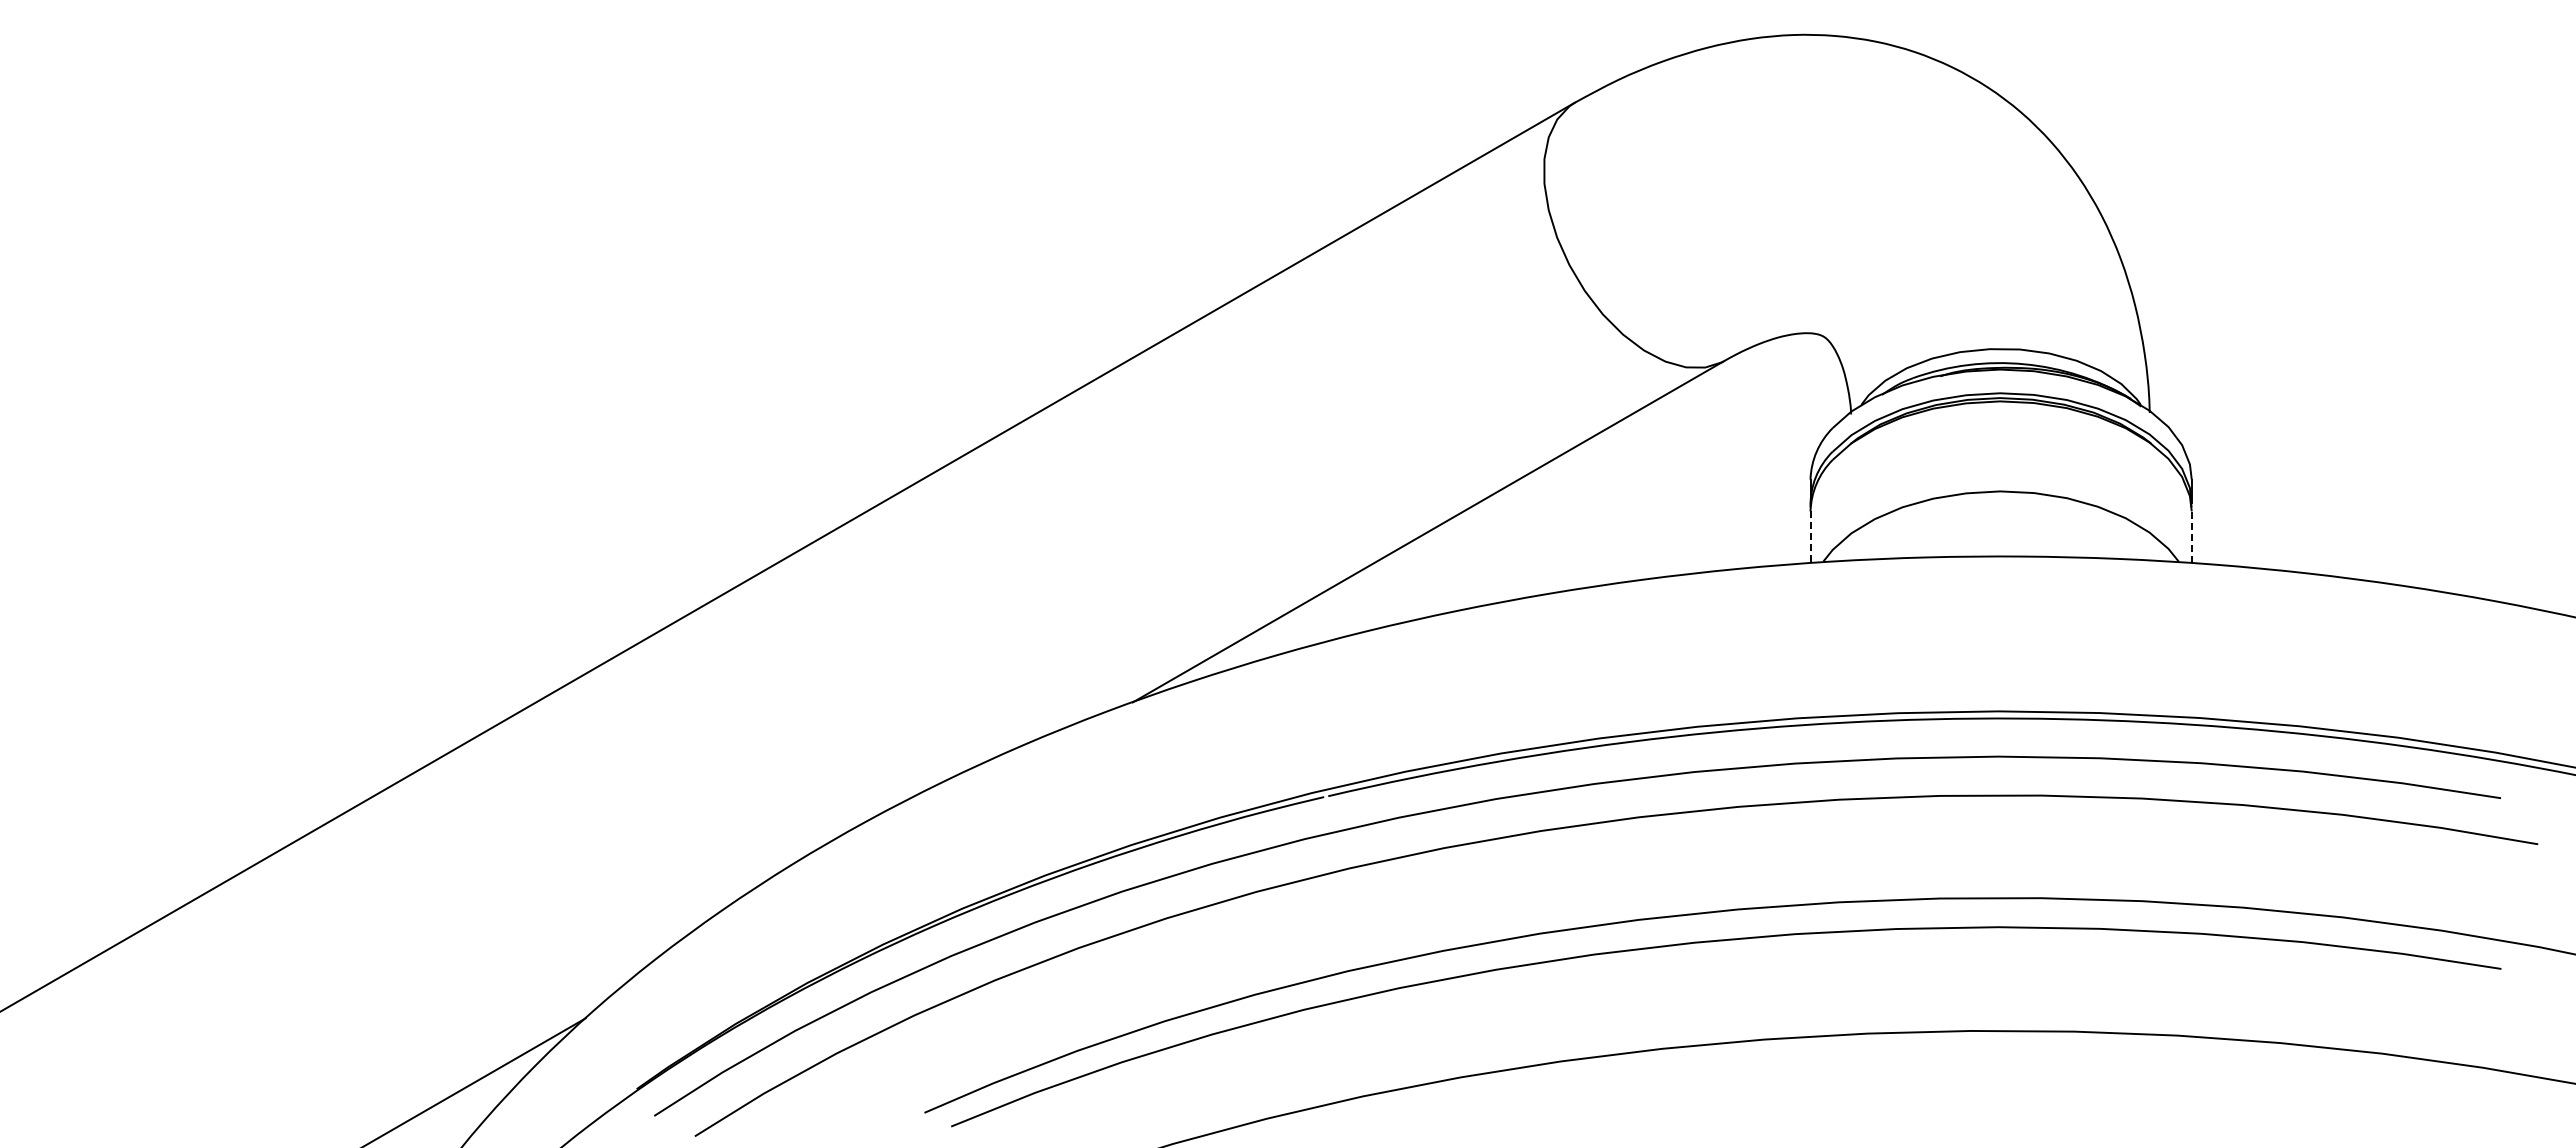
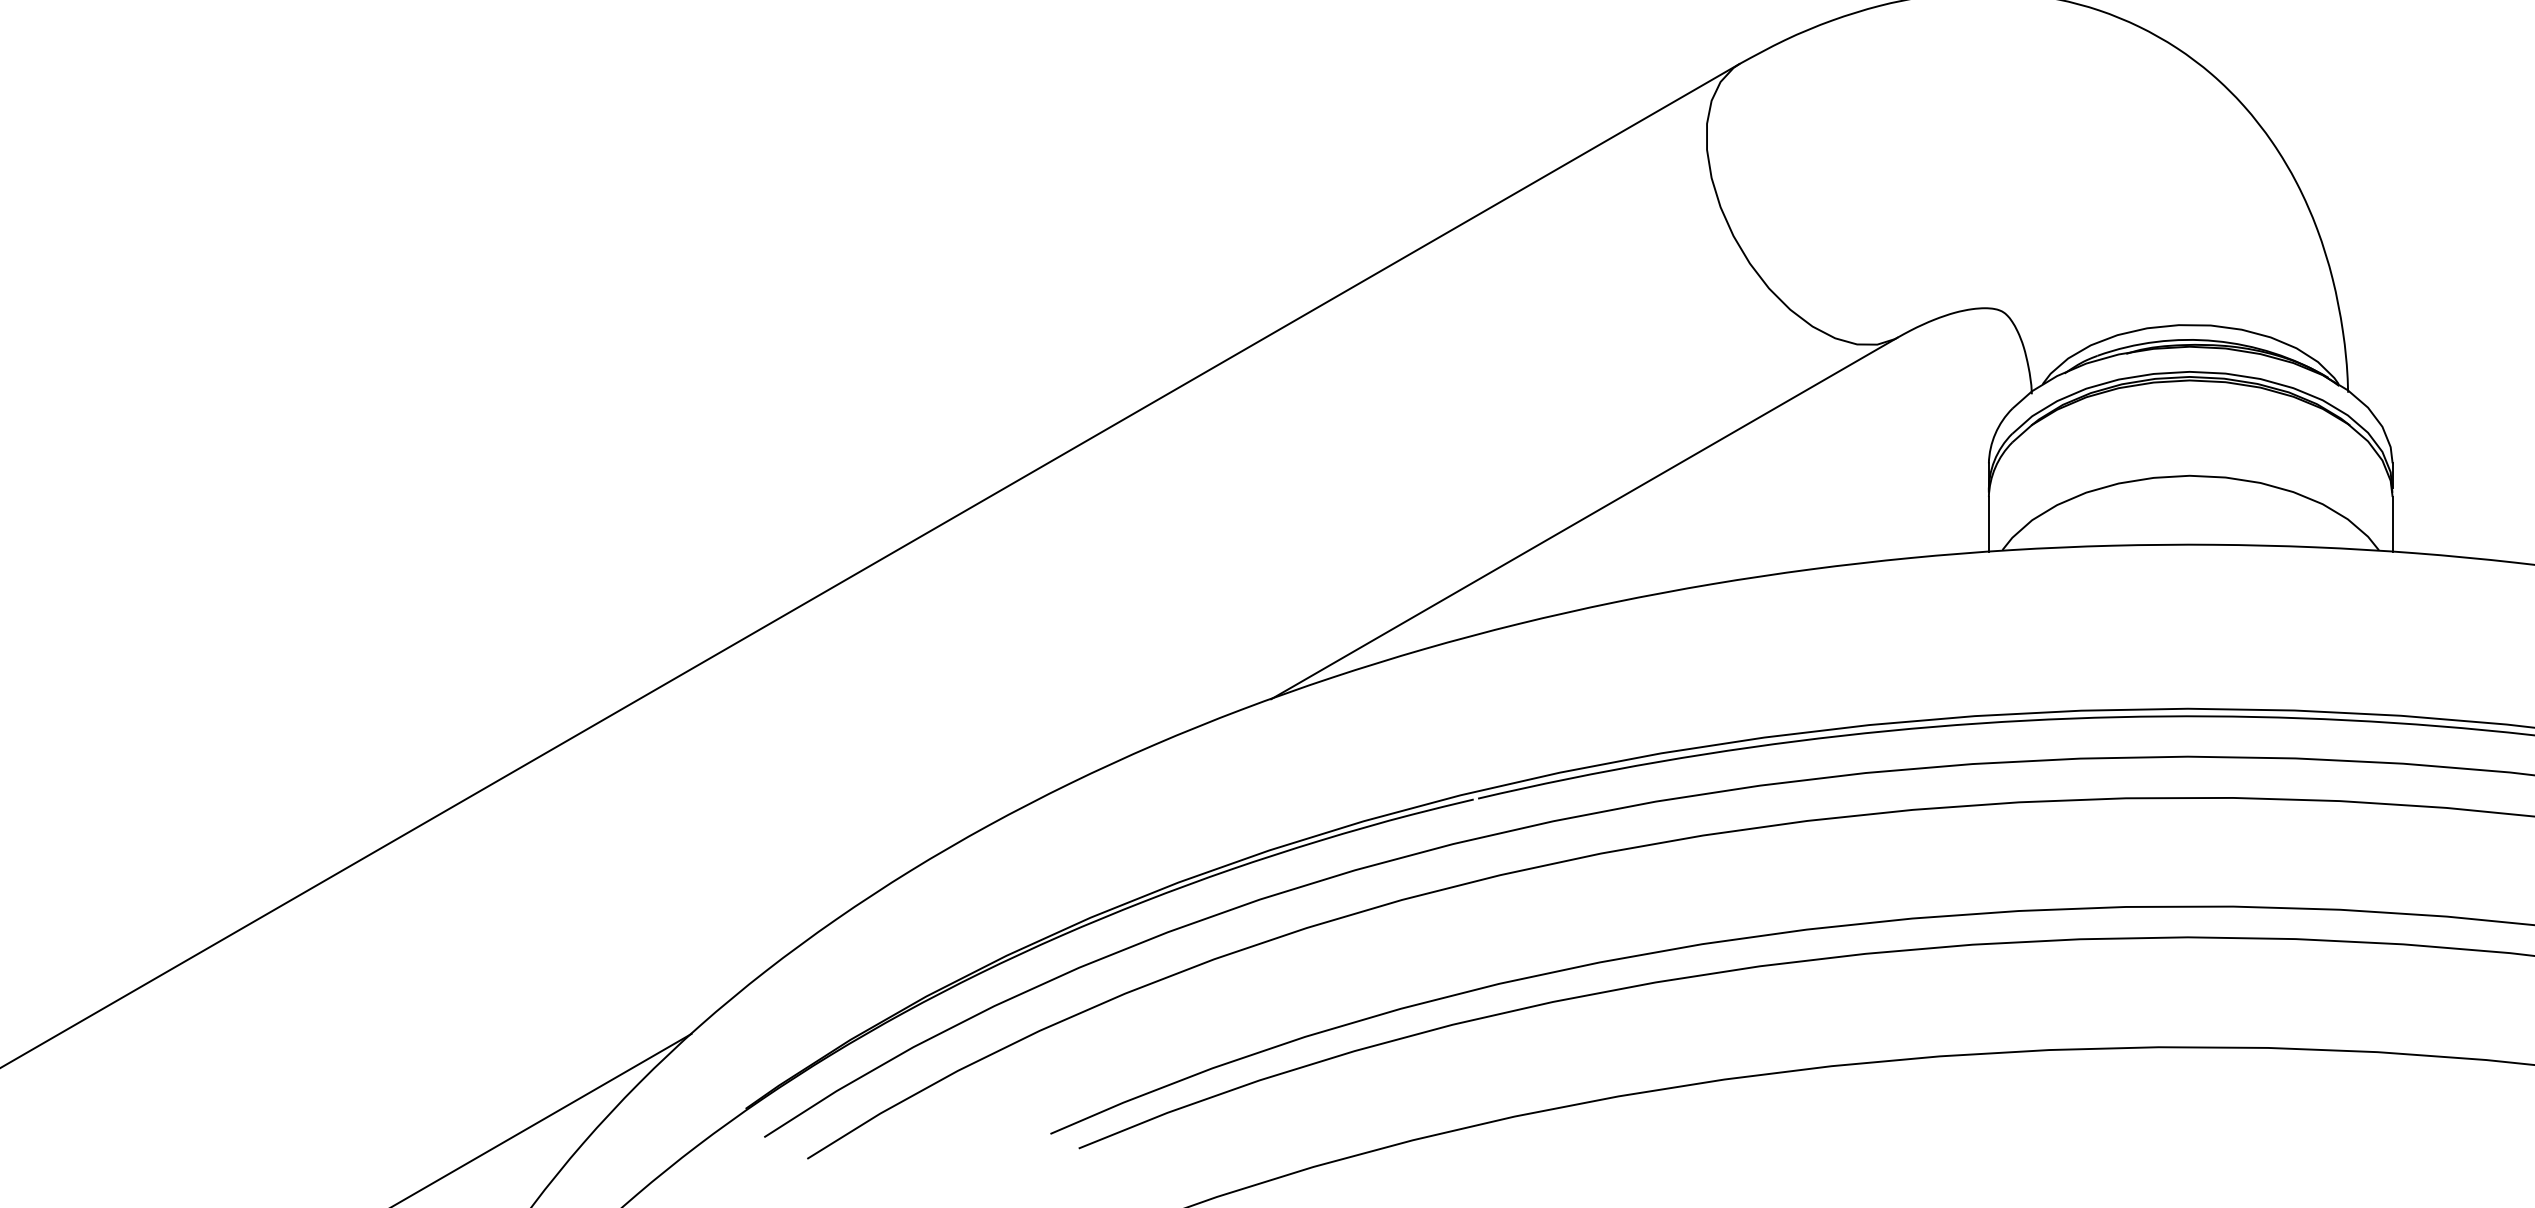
line: (1810, 537) -> (1988, 524), dashed -> solid
line: (2191, 537) -> (2392, 524), dashed -> solid

